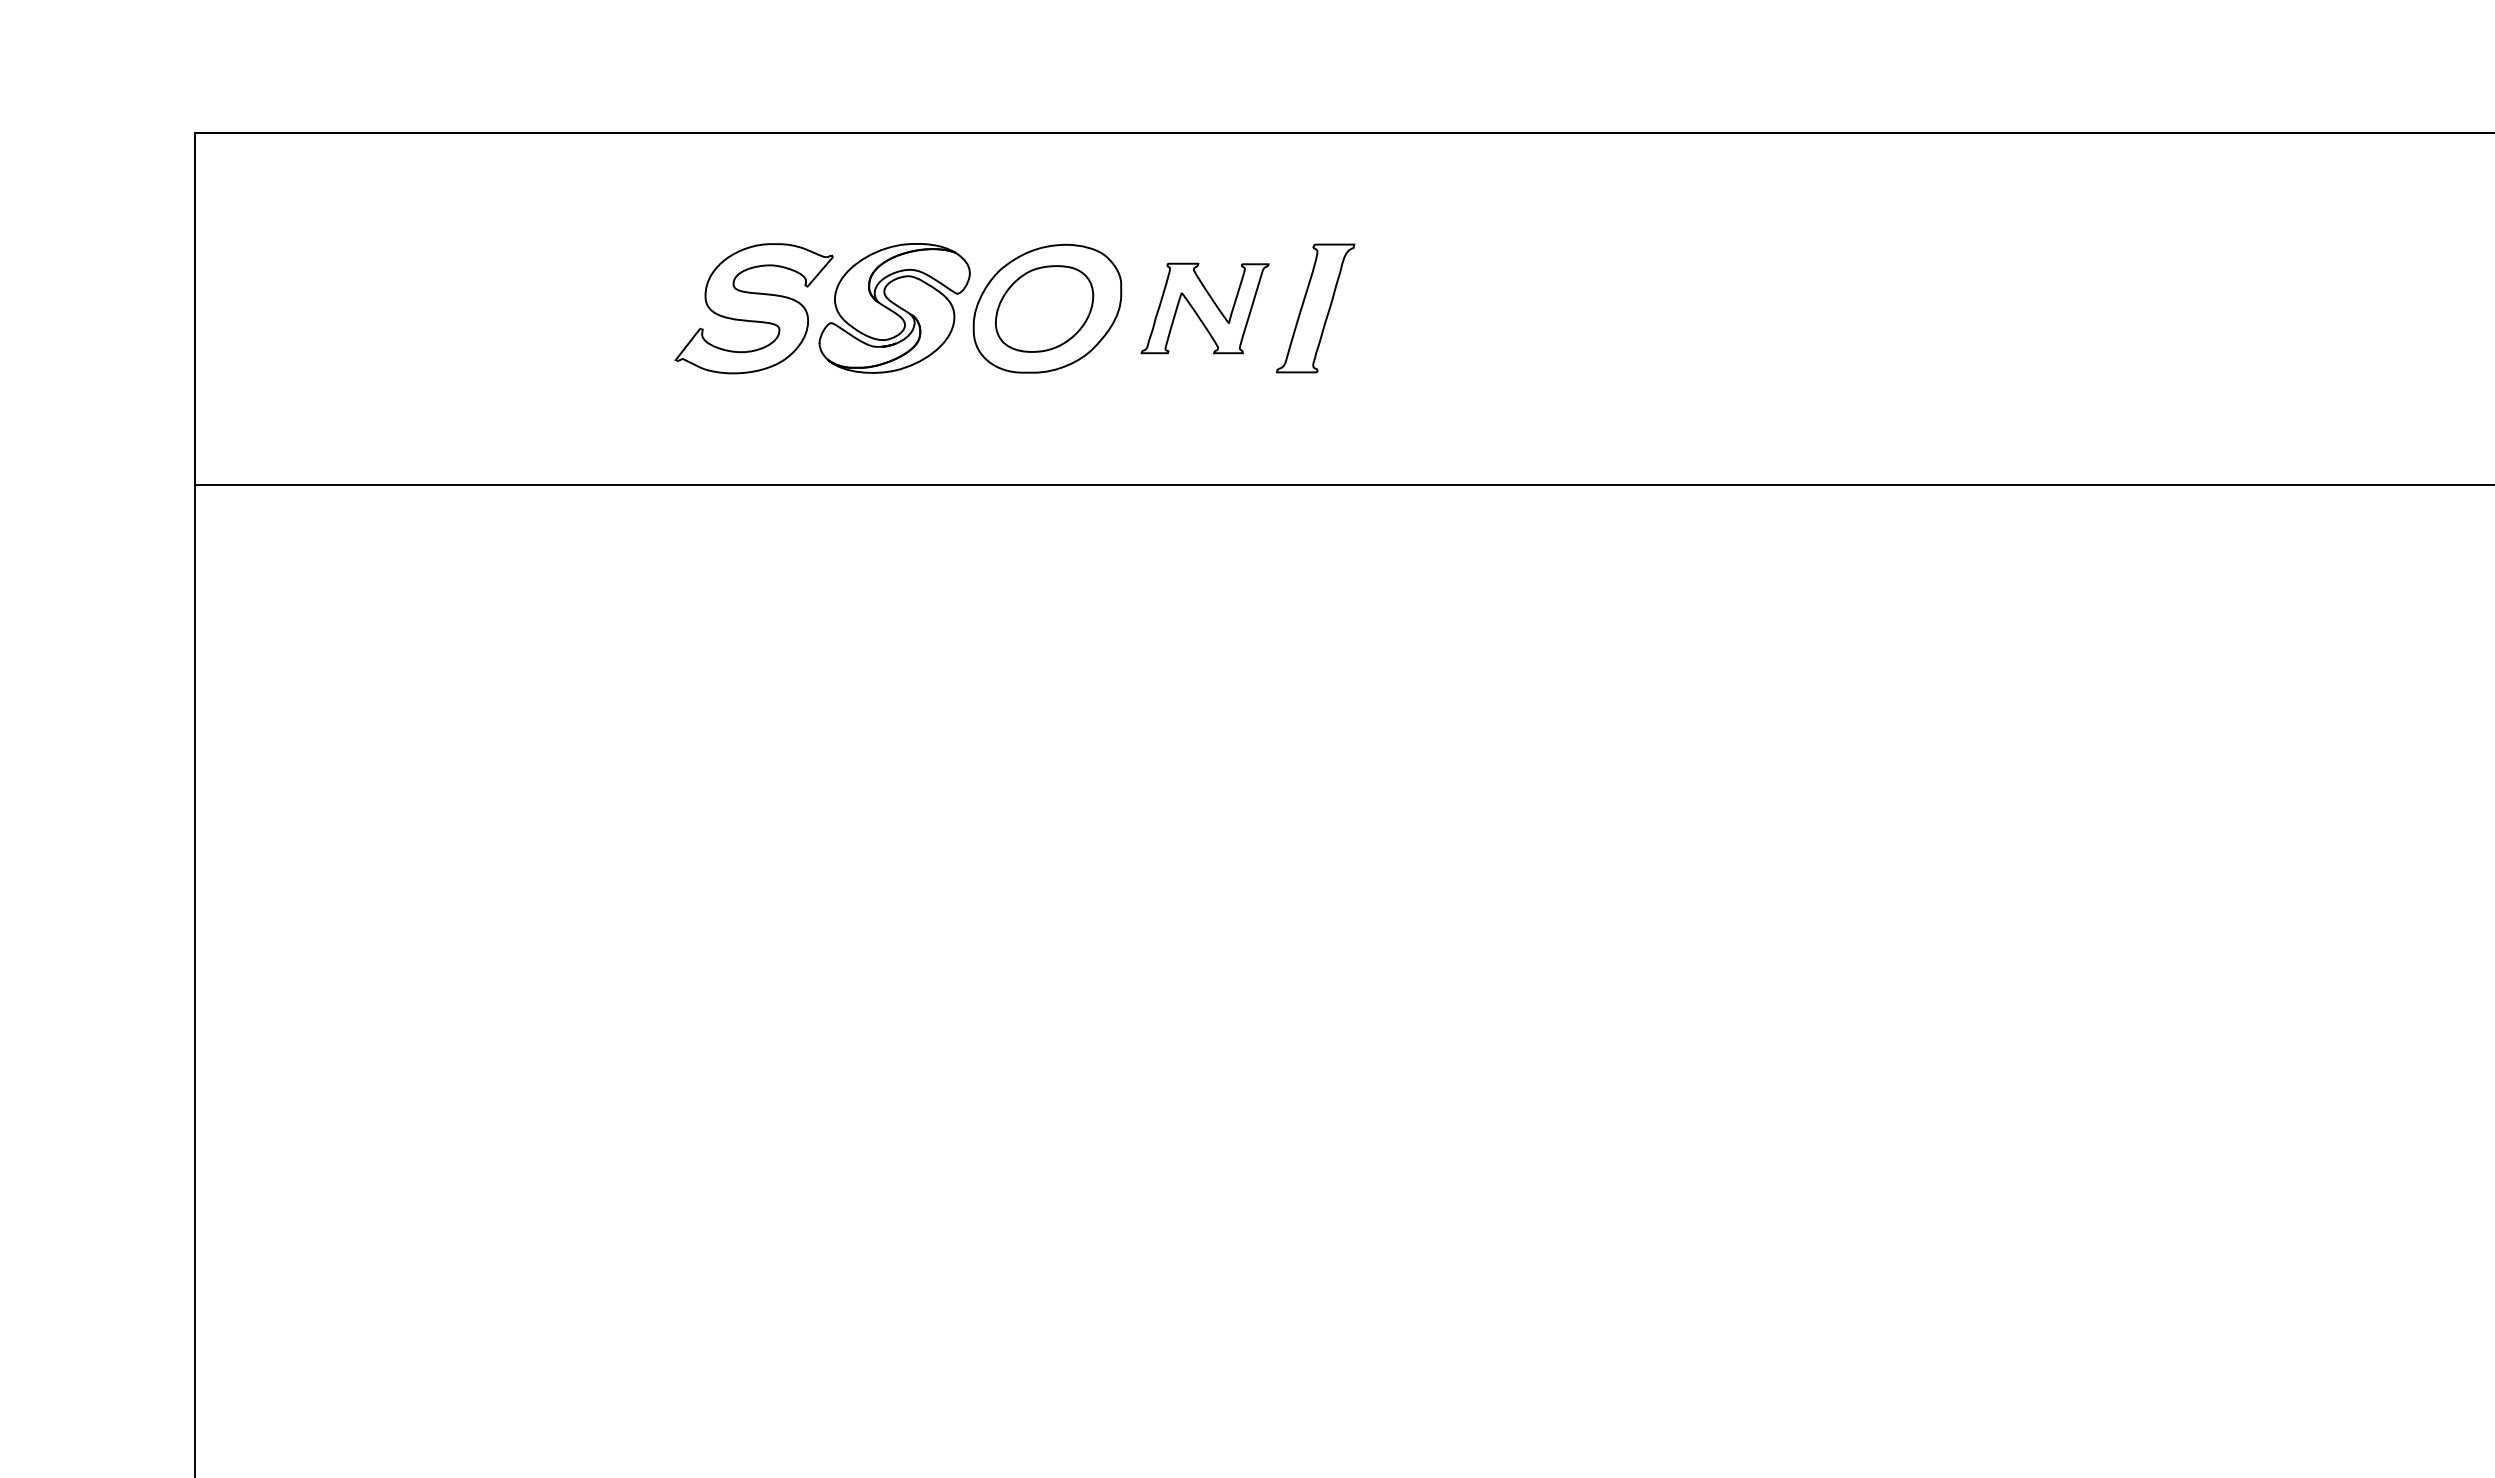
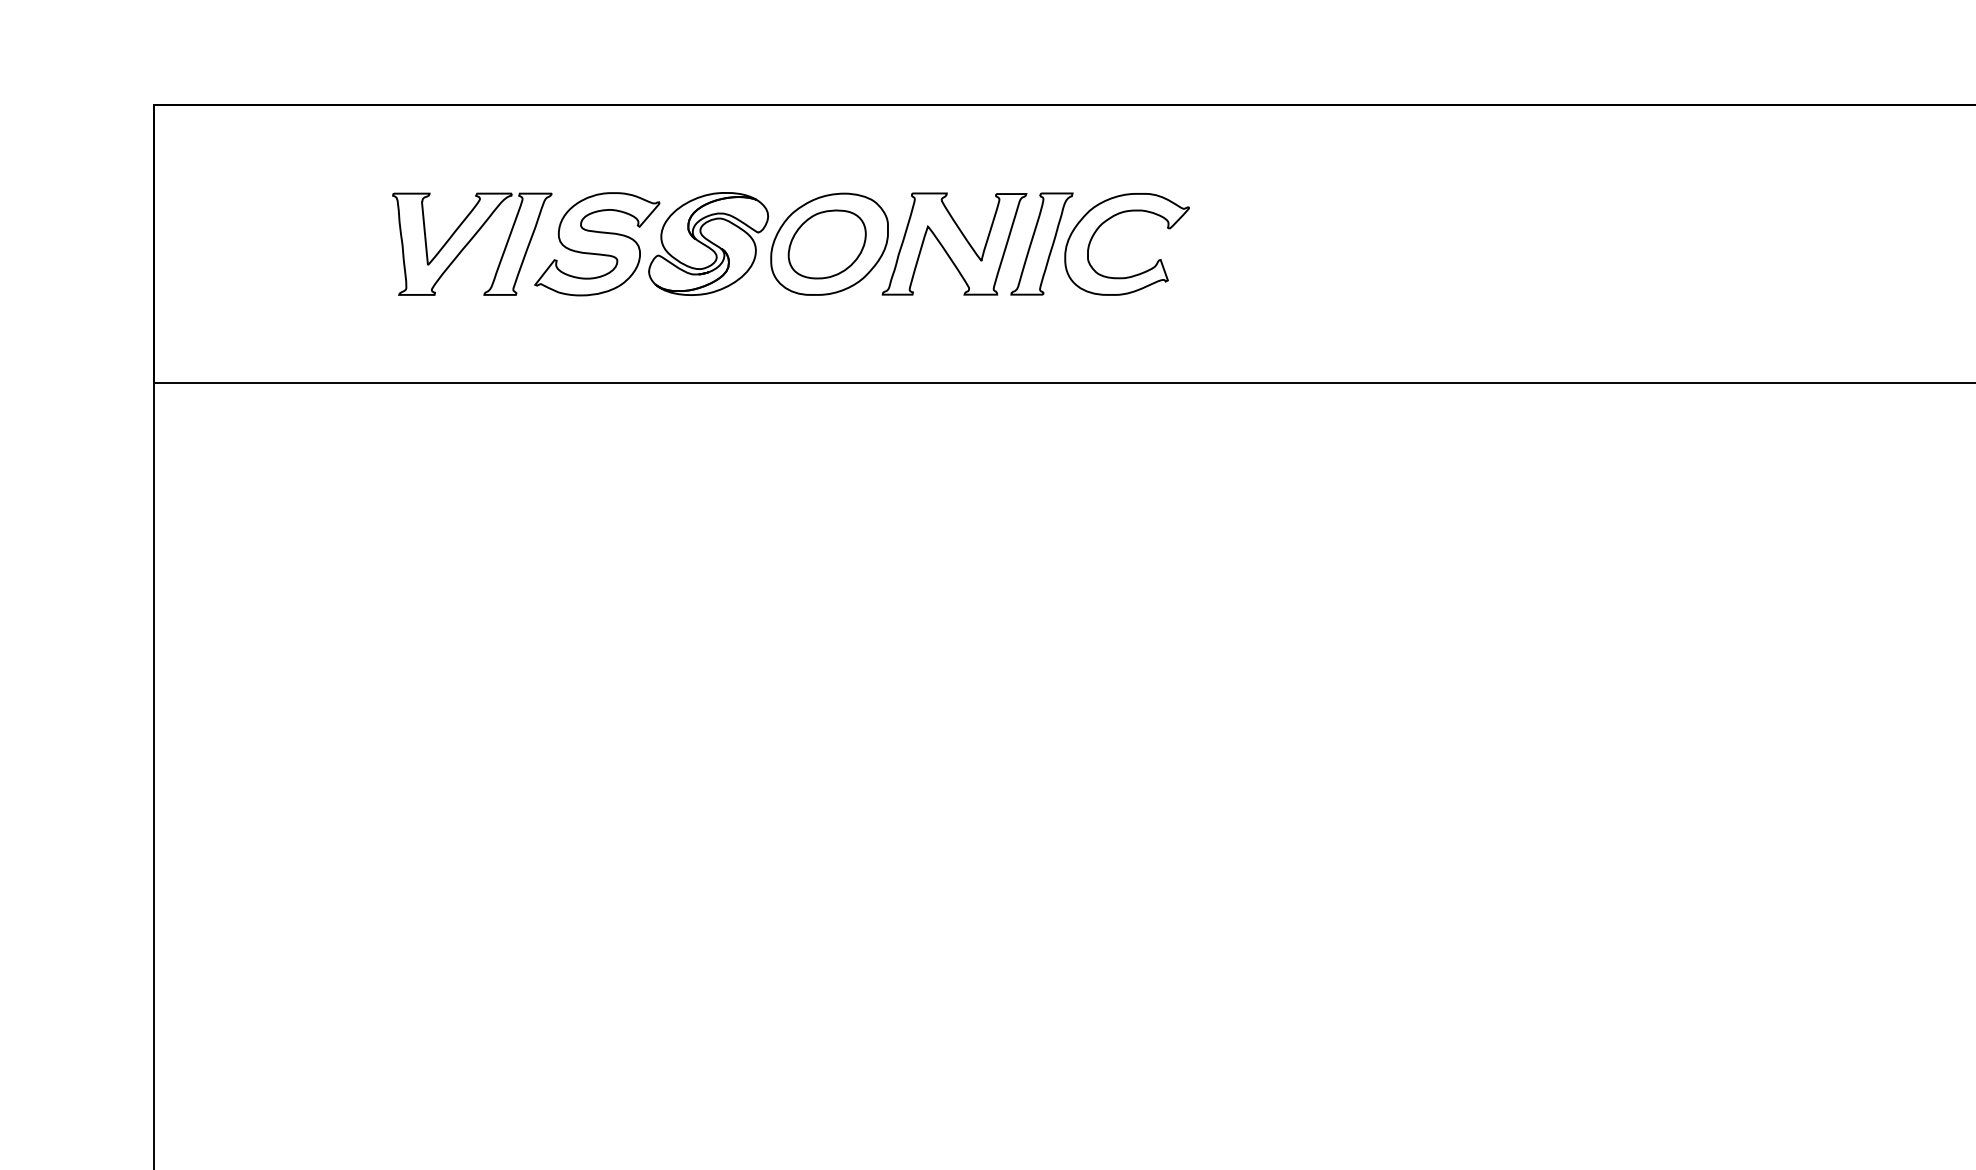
part: (1404, 275) -> (1112, 217), added
part: (596, 308) -> (472, 244), added
part: (1204, 308) -> (953, 244), size x1.43

